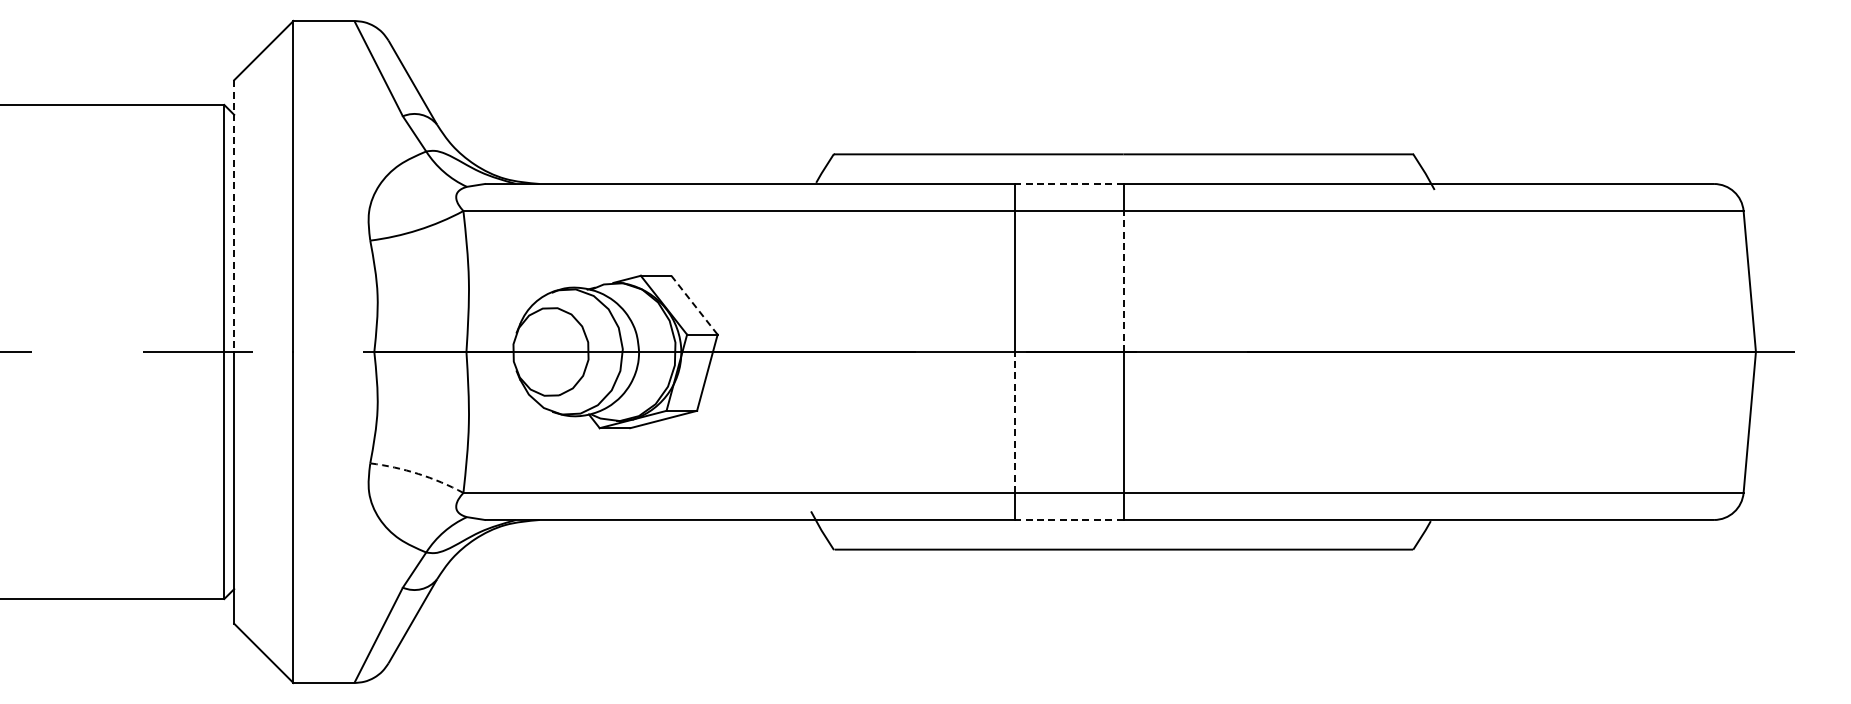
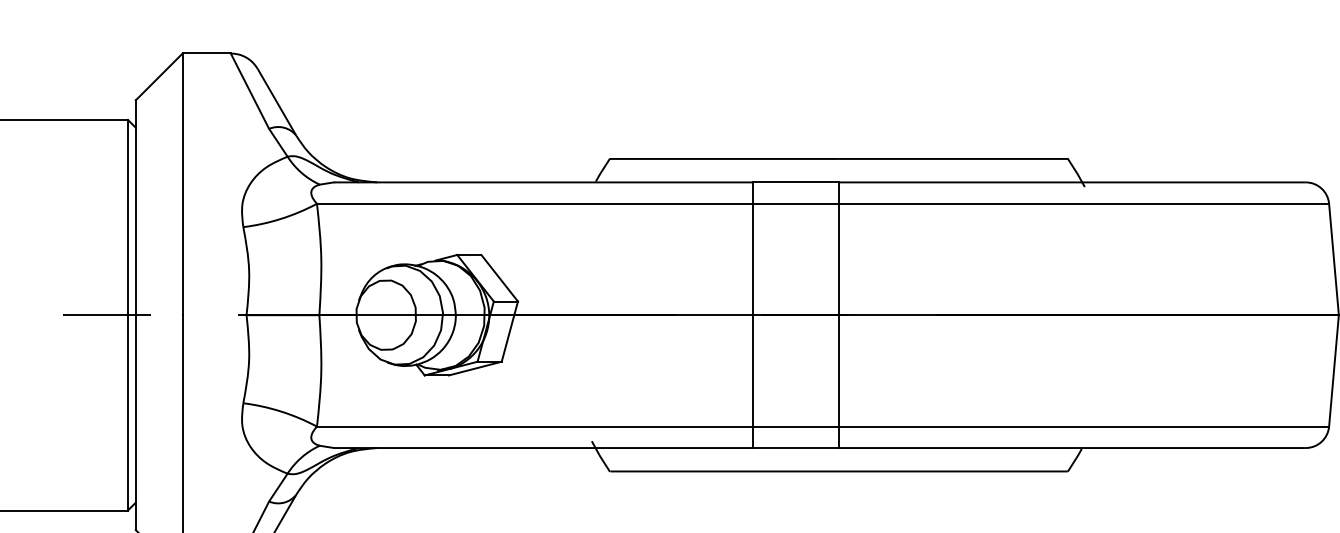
line: (1068, 184) -> (795, 182), dashed -> solid
line: (234, 216) -> (136, 208), dashed -> solid
line: (1123, 281) -> (838, 259), dashed -> solid
line: (694, 304) -> (499, 277), dashed -> solid
line: (1014, 421) -> (752, 370), dashed -> solid
arc: (418, 473) -> (281, 411), dashed -> solid
line: (1068, 519) -> (795, 447), dashed -> solid

